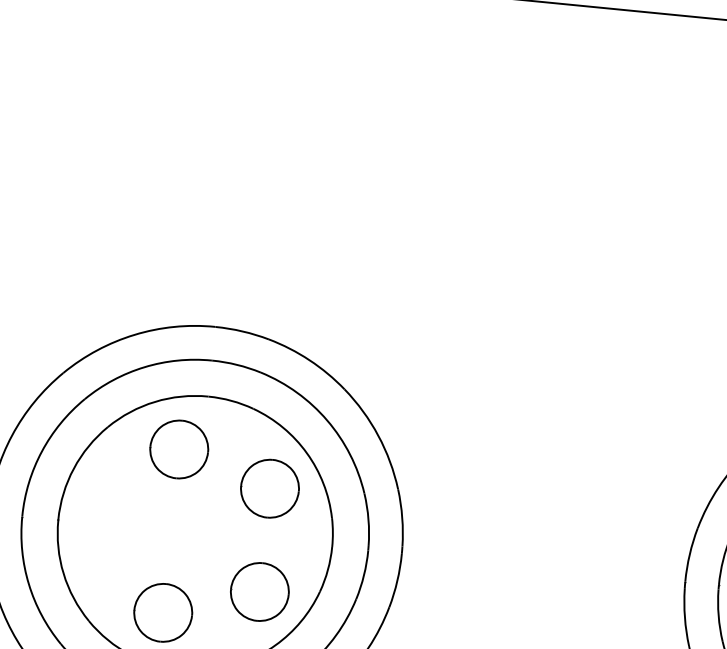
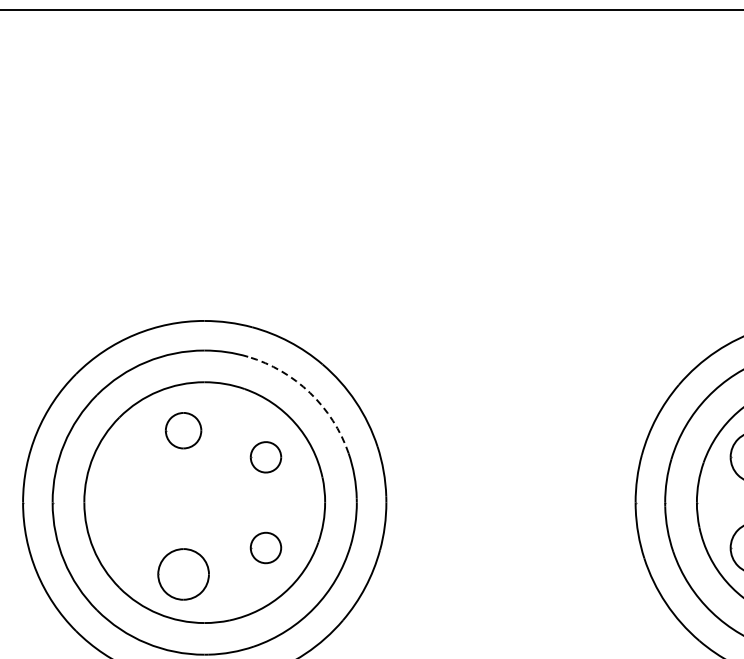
arc: (327, 420) -> (310, 392), solid -> dashed
part: (179, 449) -> (183, 430), size x0.7
part: (269, 489) -> (265, 457), size x0.6
part: (259, 591) -> (265, 547), size x0.6

